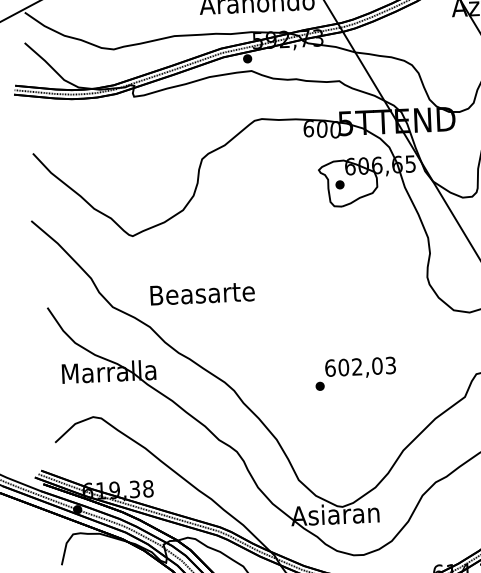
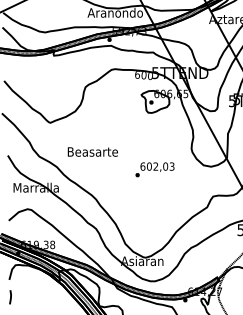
text: (201, 292) -> (92, 151), moved
text: (354, 373) -> (154, 169), moved

